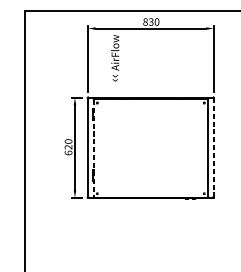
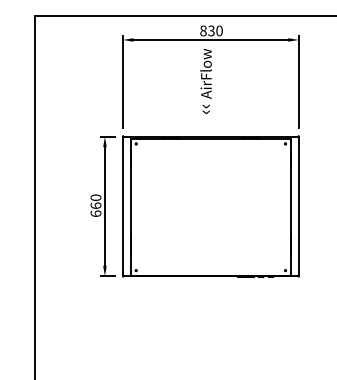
text: (114, 58) -> (205, 81), moved
text: (68, 147) -> (95, 205), 620 -> 660
line: (213, 147) -> (298, 206), dashed -> solid
line: (93, 148) -> (130, 207), dashed -> solid

